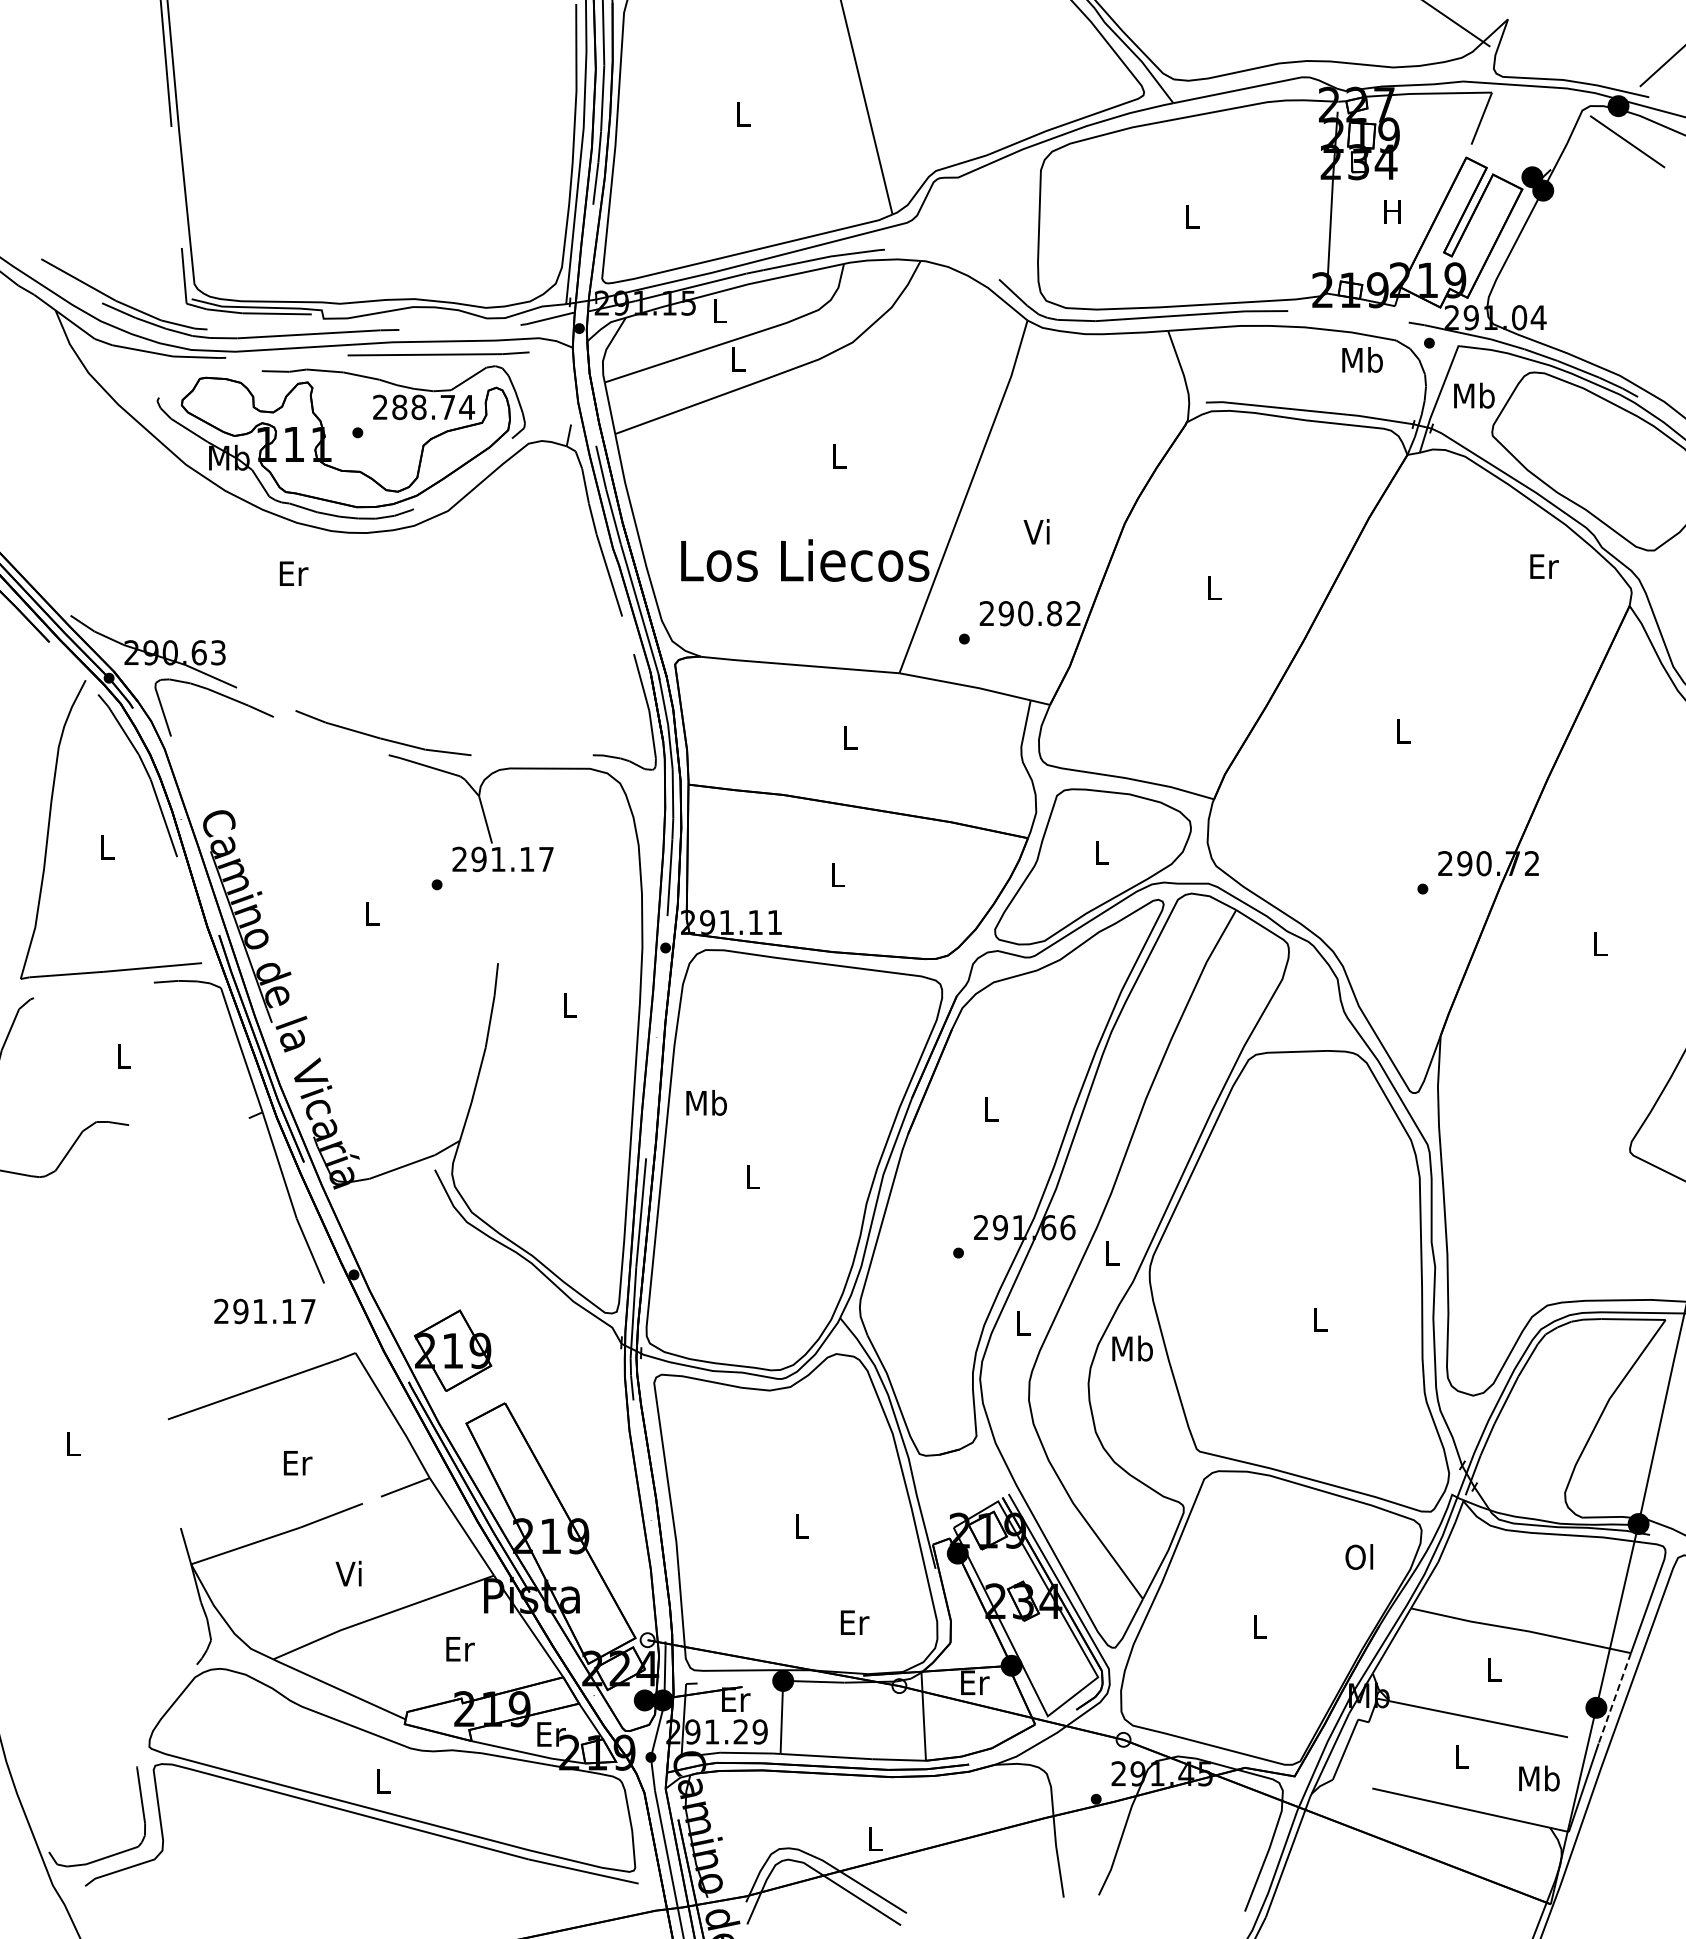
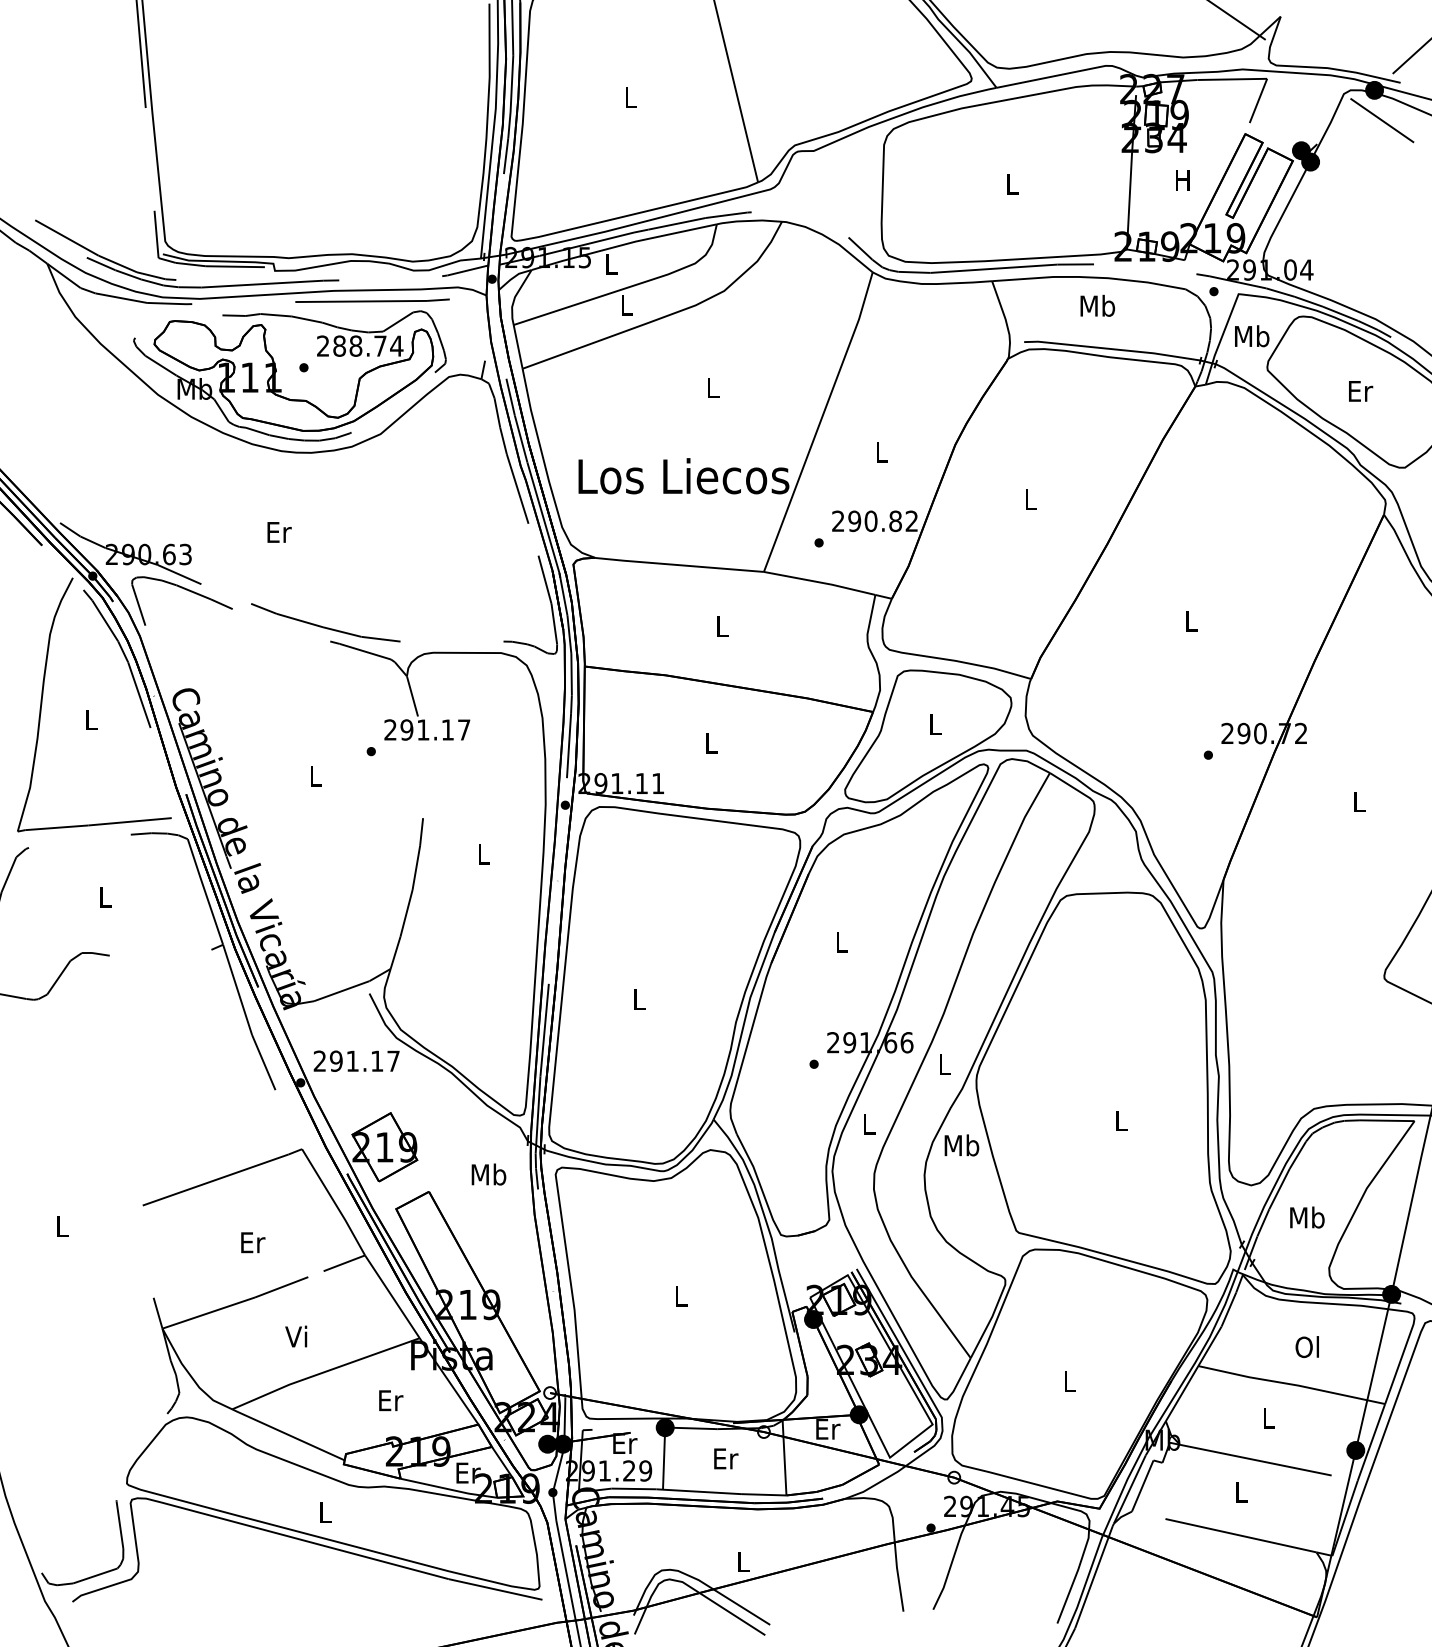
text: (1362, 359) -> (1097, 305), moved
text: (1036, 531) -> (880, 451), Vi -> L
text: (1544, 566) -> (1360, 391), moved
text: (293, 573) -> (279, 532), moved
text: (706, 1102) -> (488, 1174), moved
text: (264, 1311) -> (356, 1061), moved
text: (1359, 1556) -> (1307, 1346), moved
text: (855, 1622) -> (726, 1458), moved
line: (1614, 1698) -> (1371, 1442), dashed -> solid
text: (1539, 1778) -> (1307, 1217), moved

